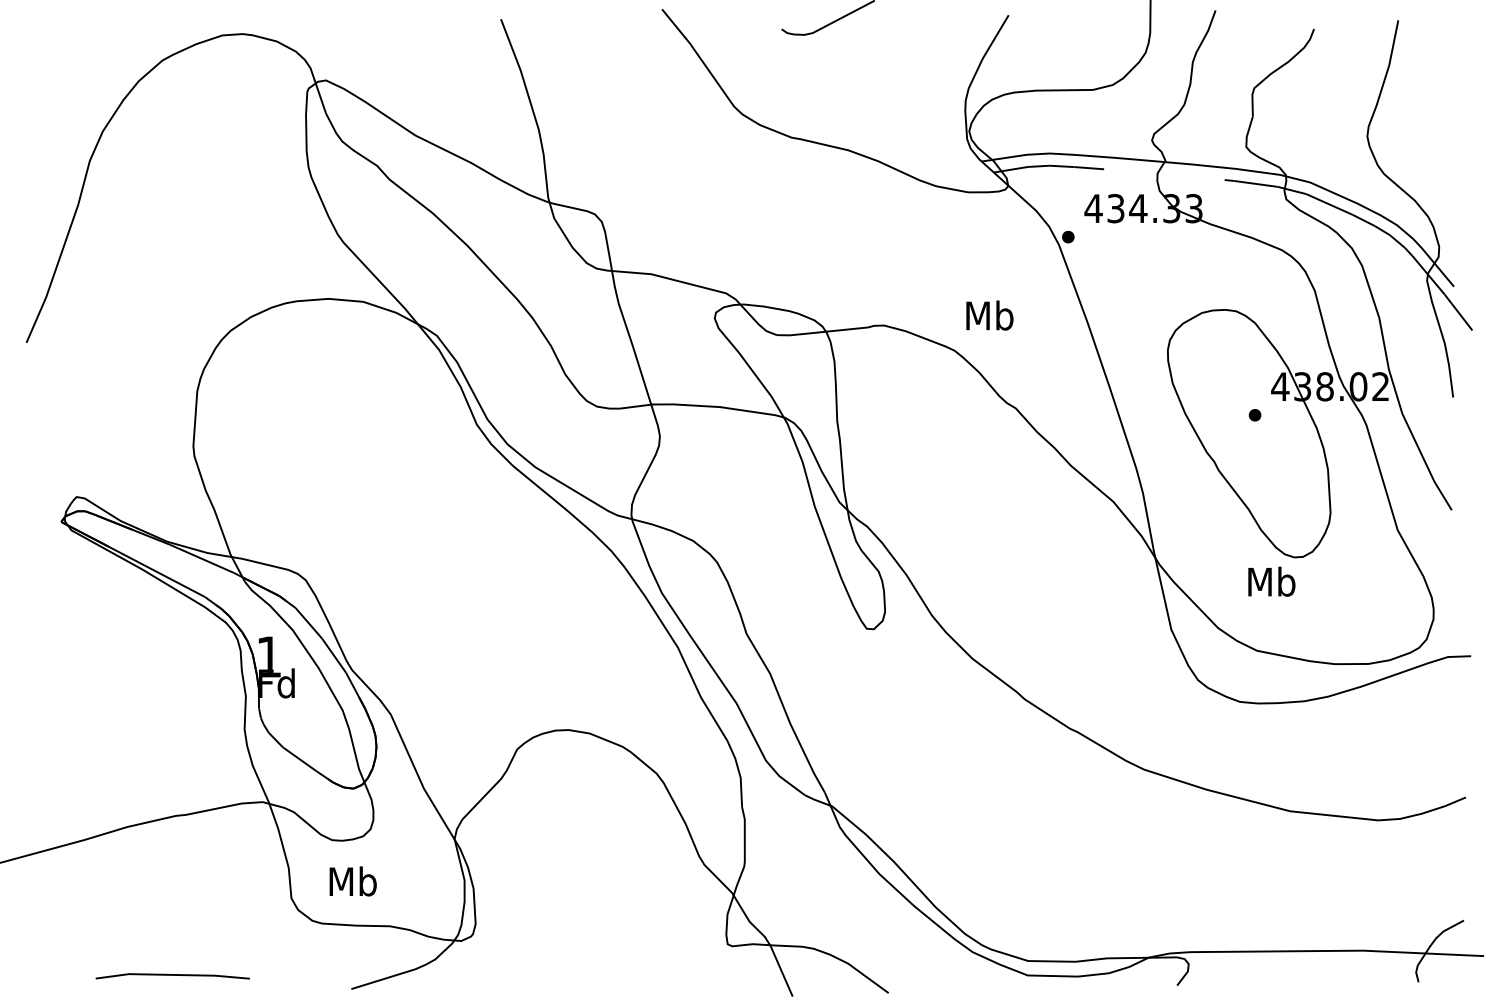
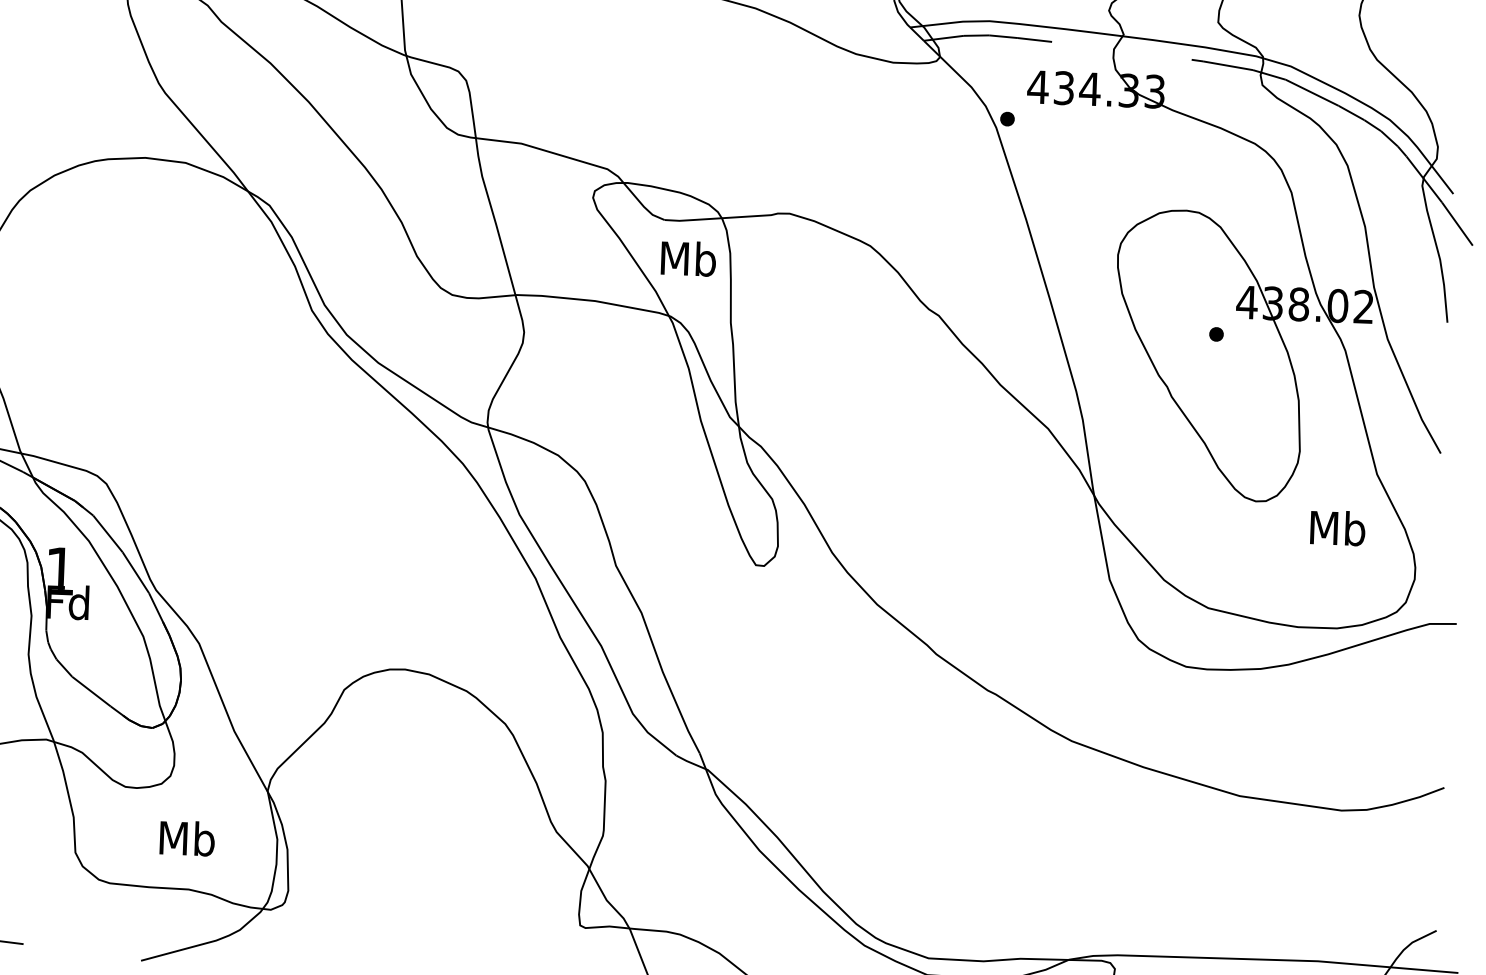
text: (989, 315) -> (688, 258), moved
text: (1271, 581) -> (1337, 527), moved
text: (352, 881) -> (186, 838), moved

